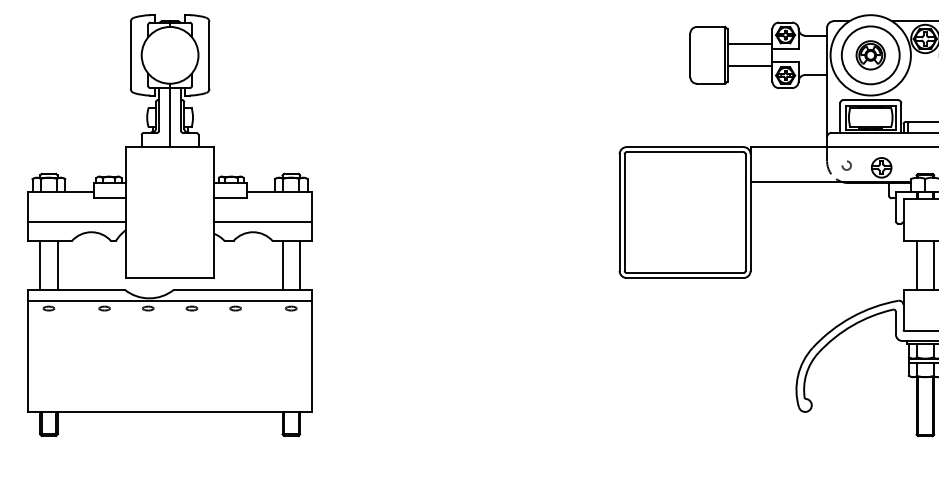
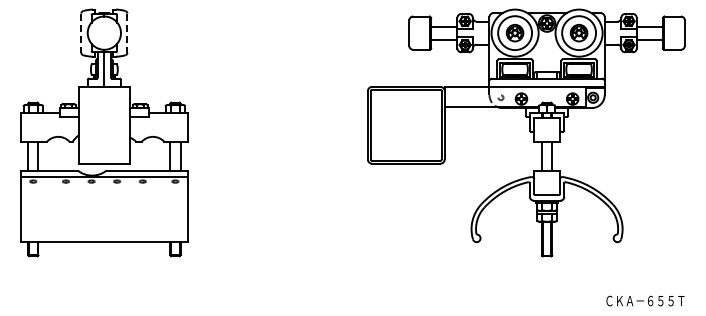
line: (131, 55) -> (81, 33), solid -> dashed
line: (209, 55) -> (127, 33), solid -> dashed
line: (76, 221) -> (49, 130), removed
line: (262, 221) -> (158, 130), removed

